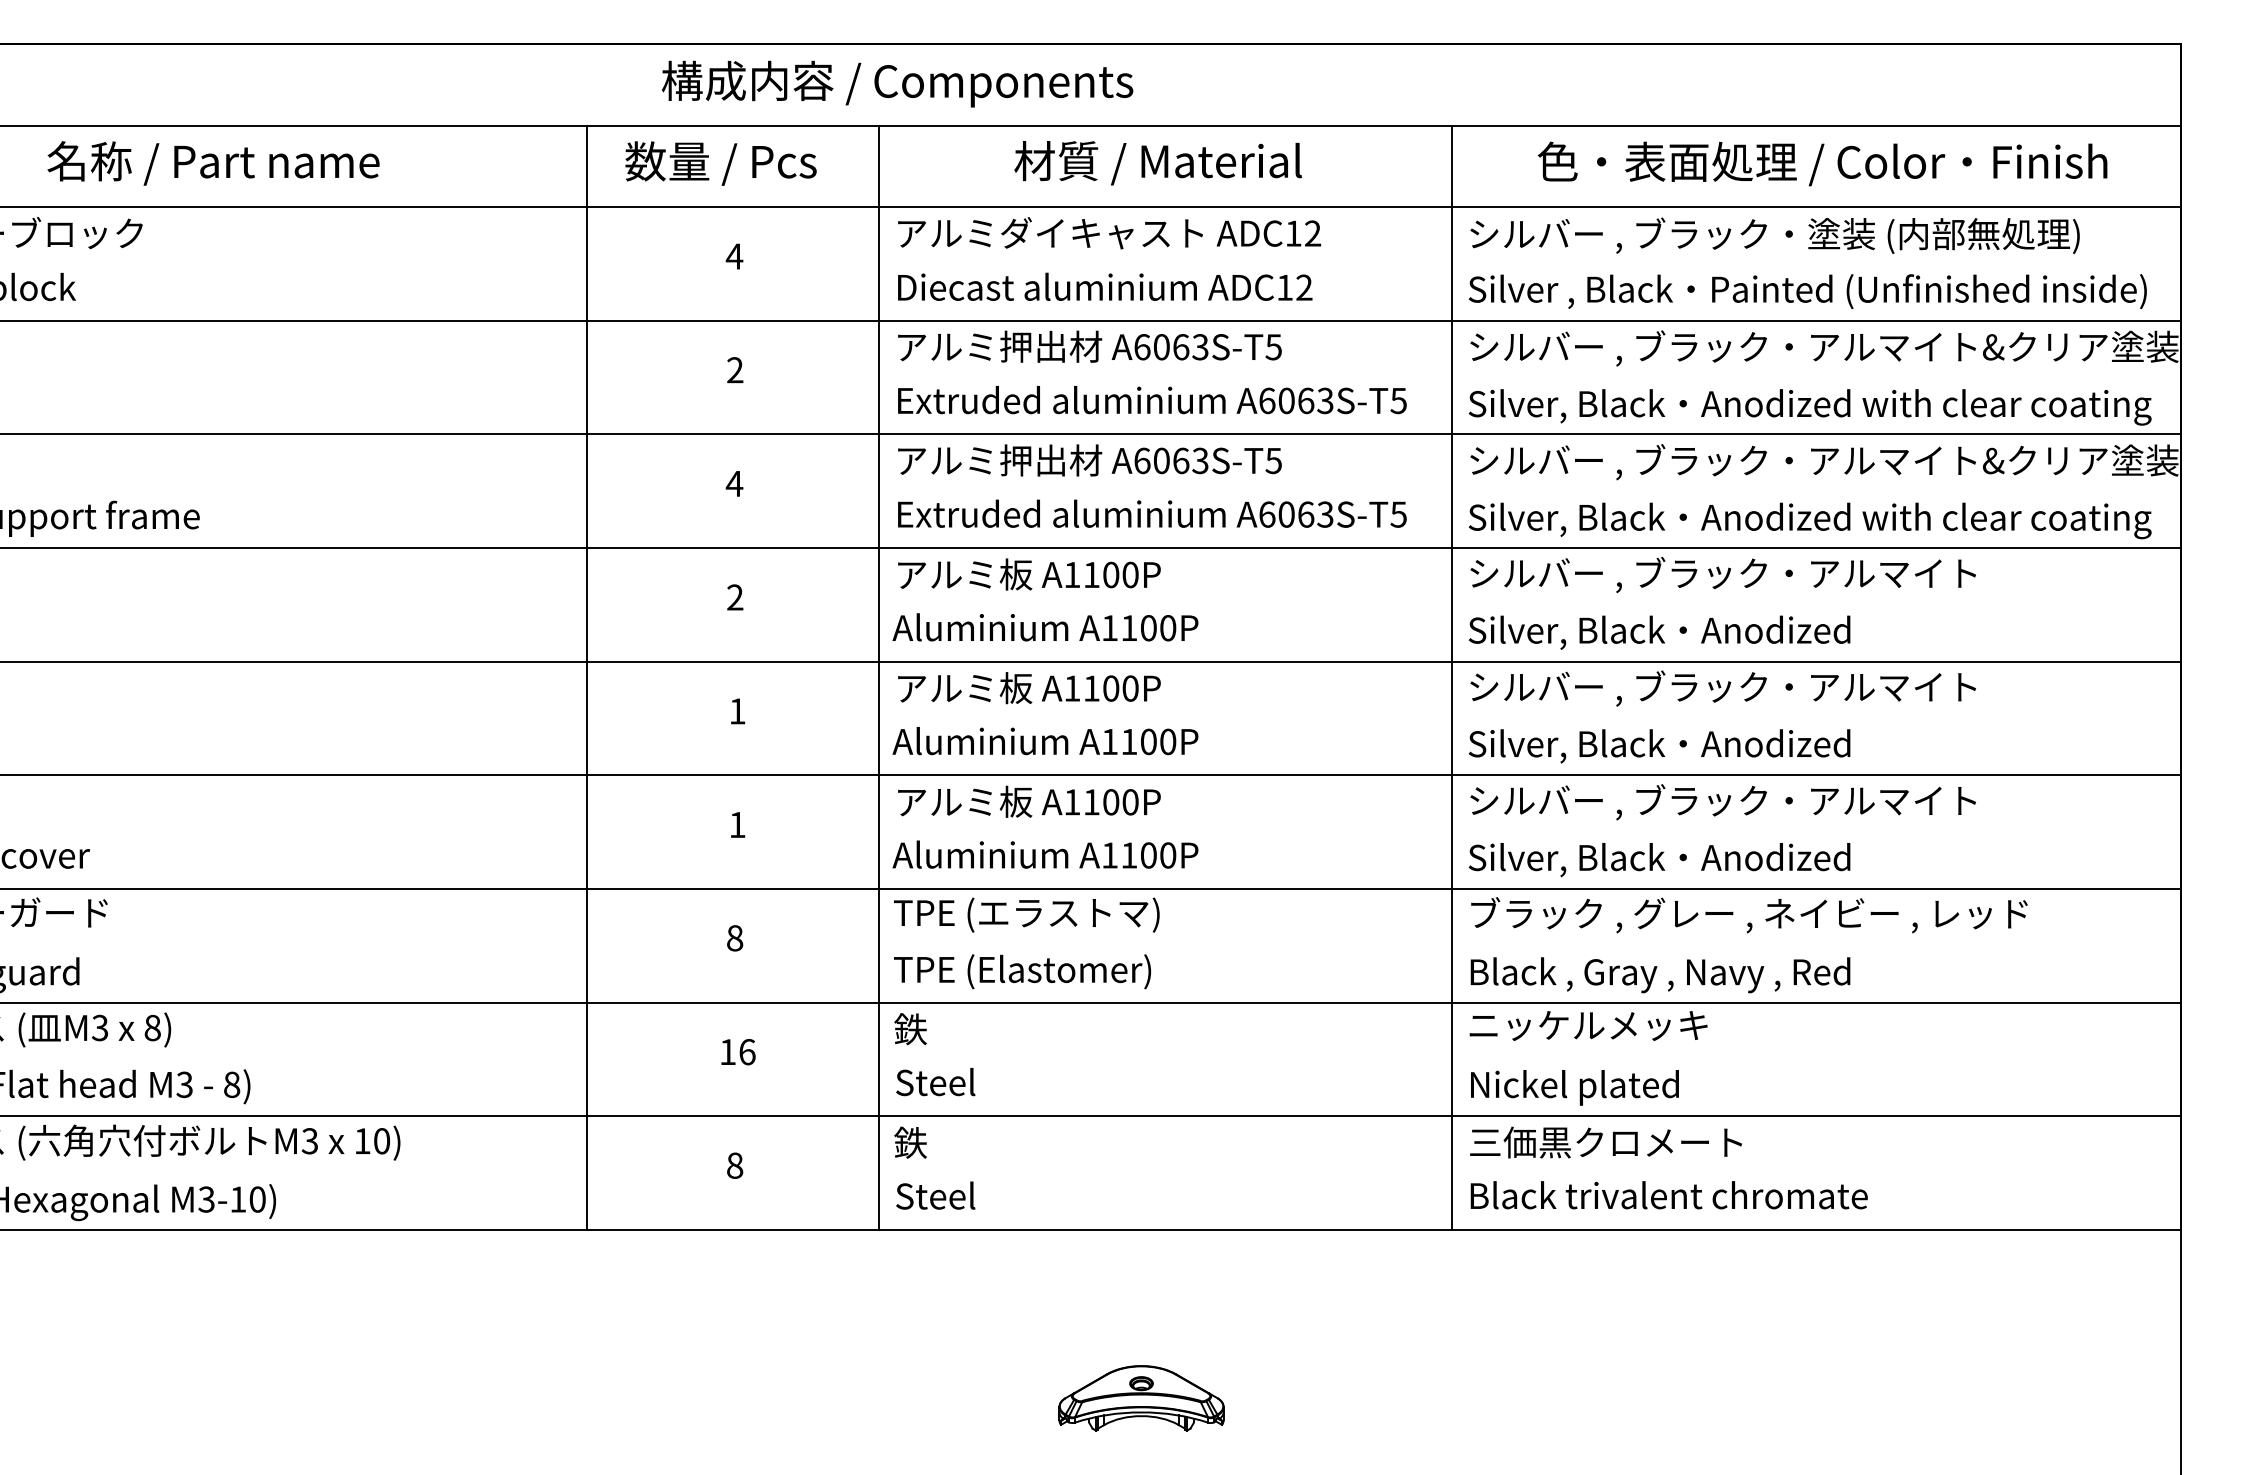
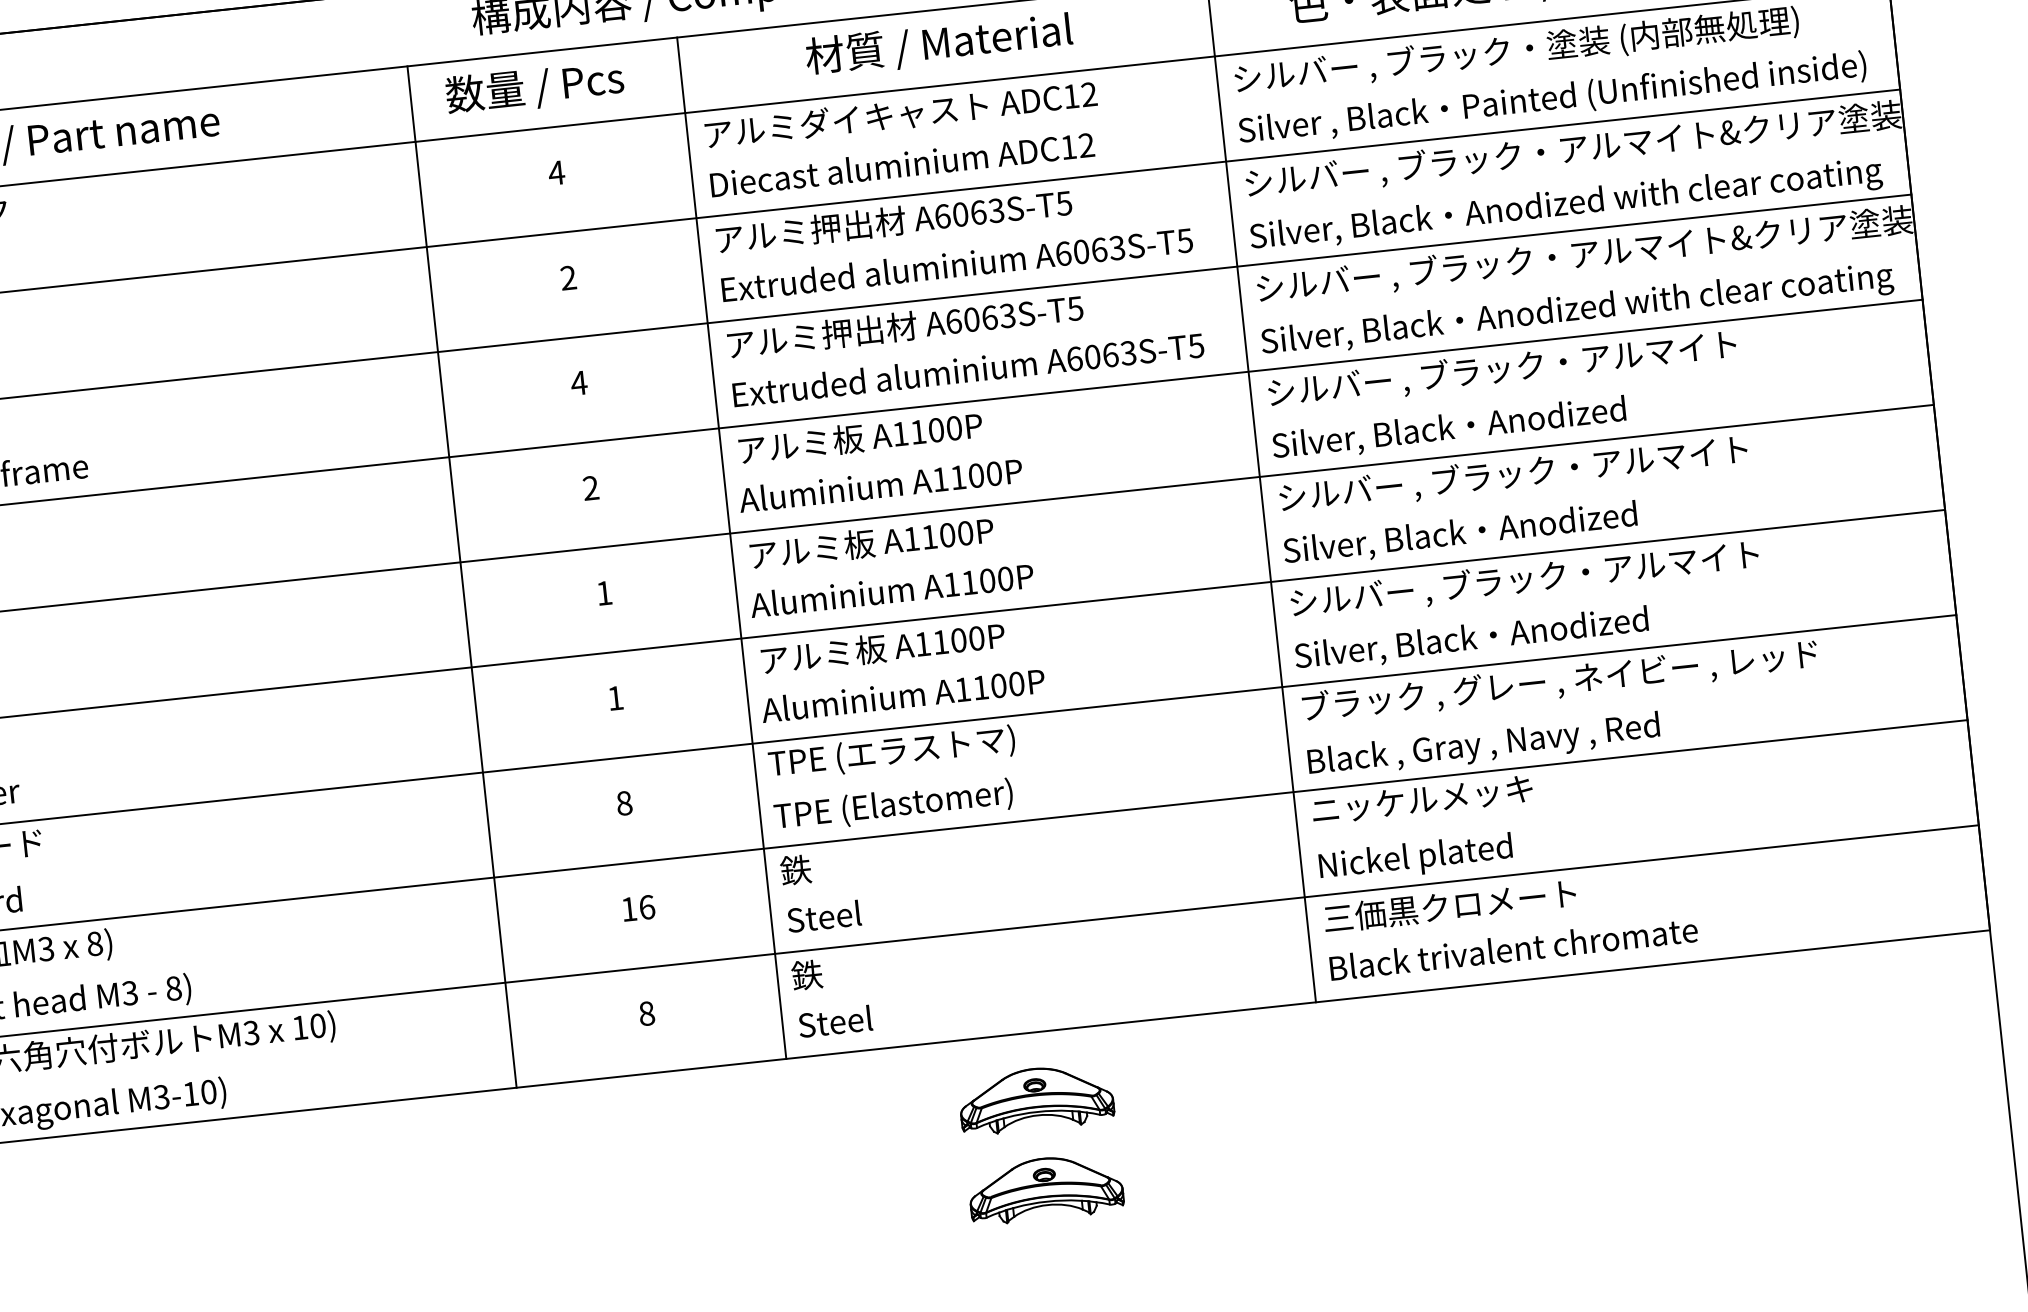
part: (1141, 1301) -> (1036, 1099), added

